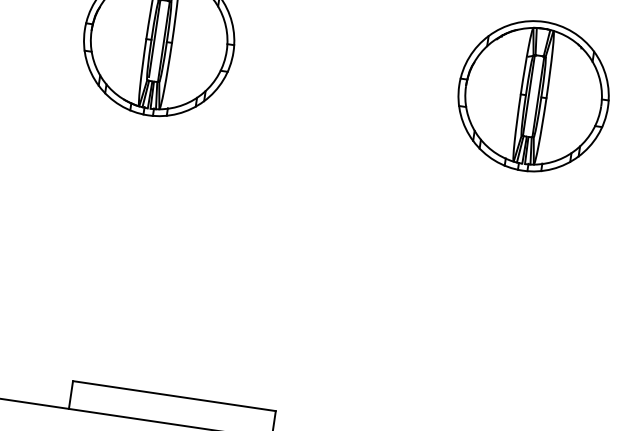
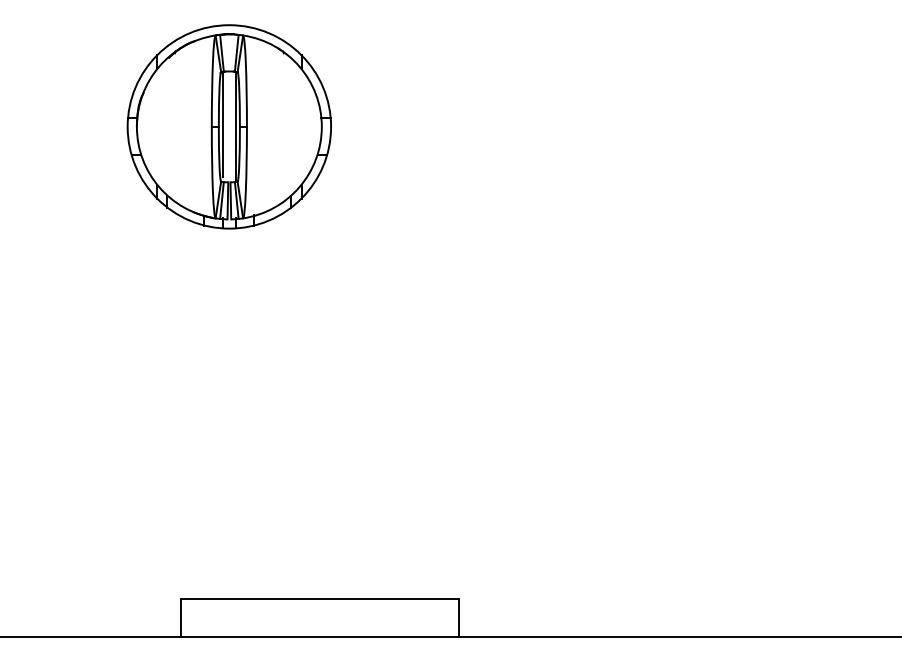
part: (533, 95) -> (741, 126), removed

